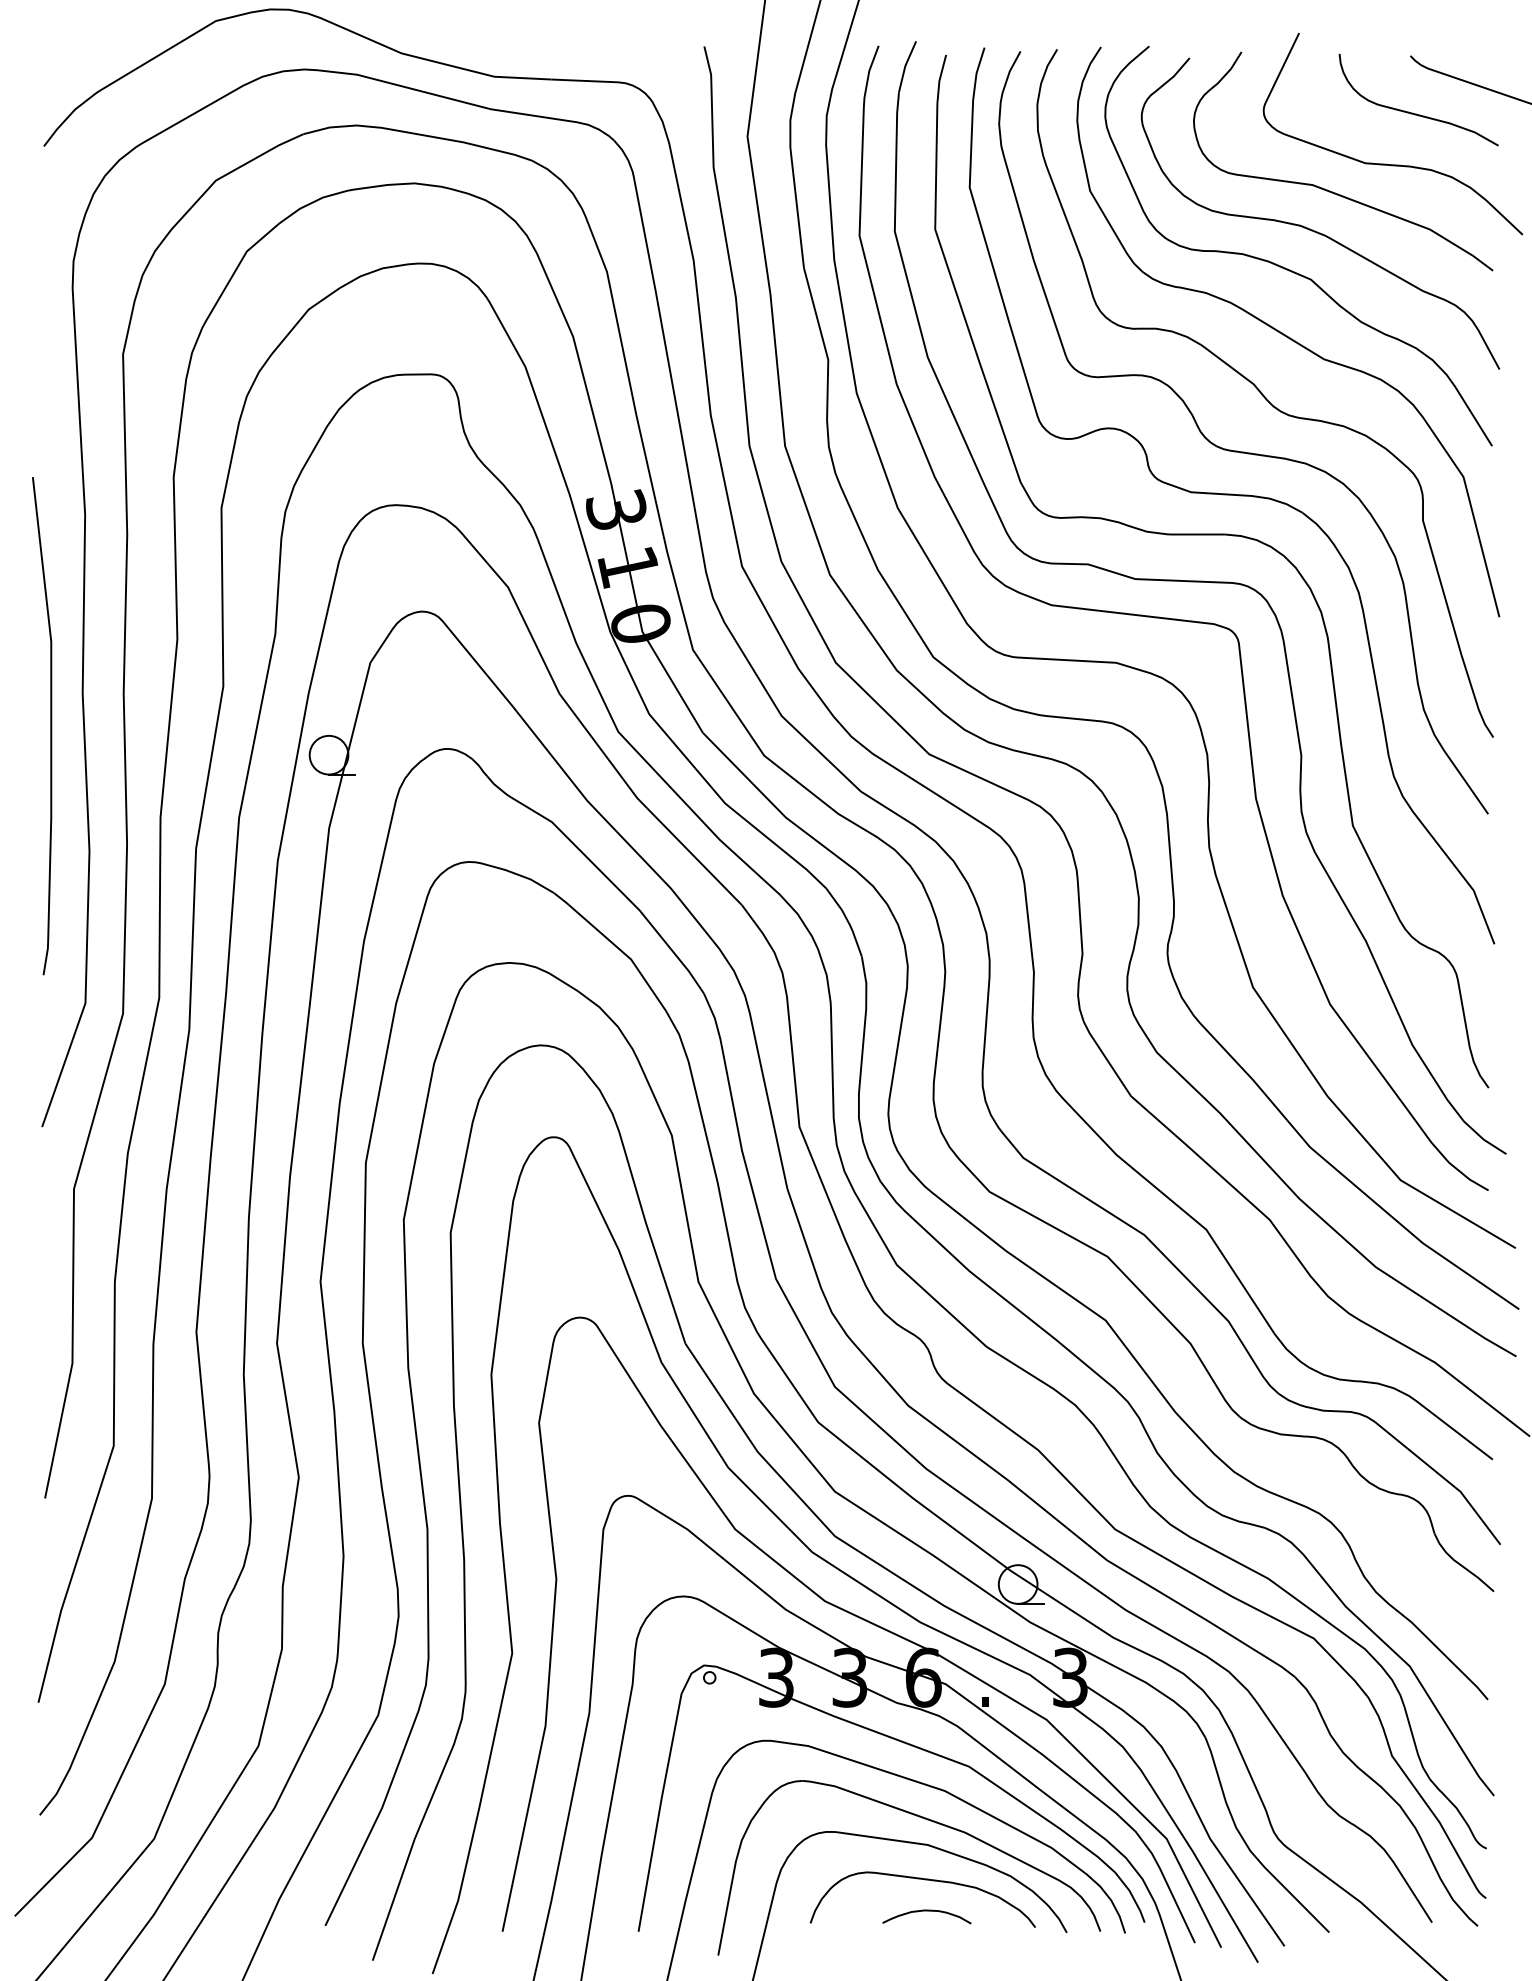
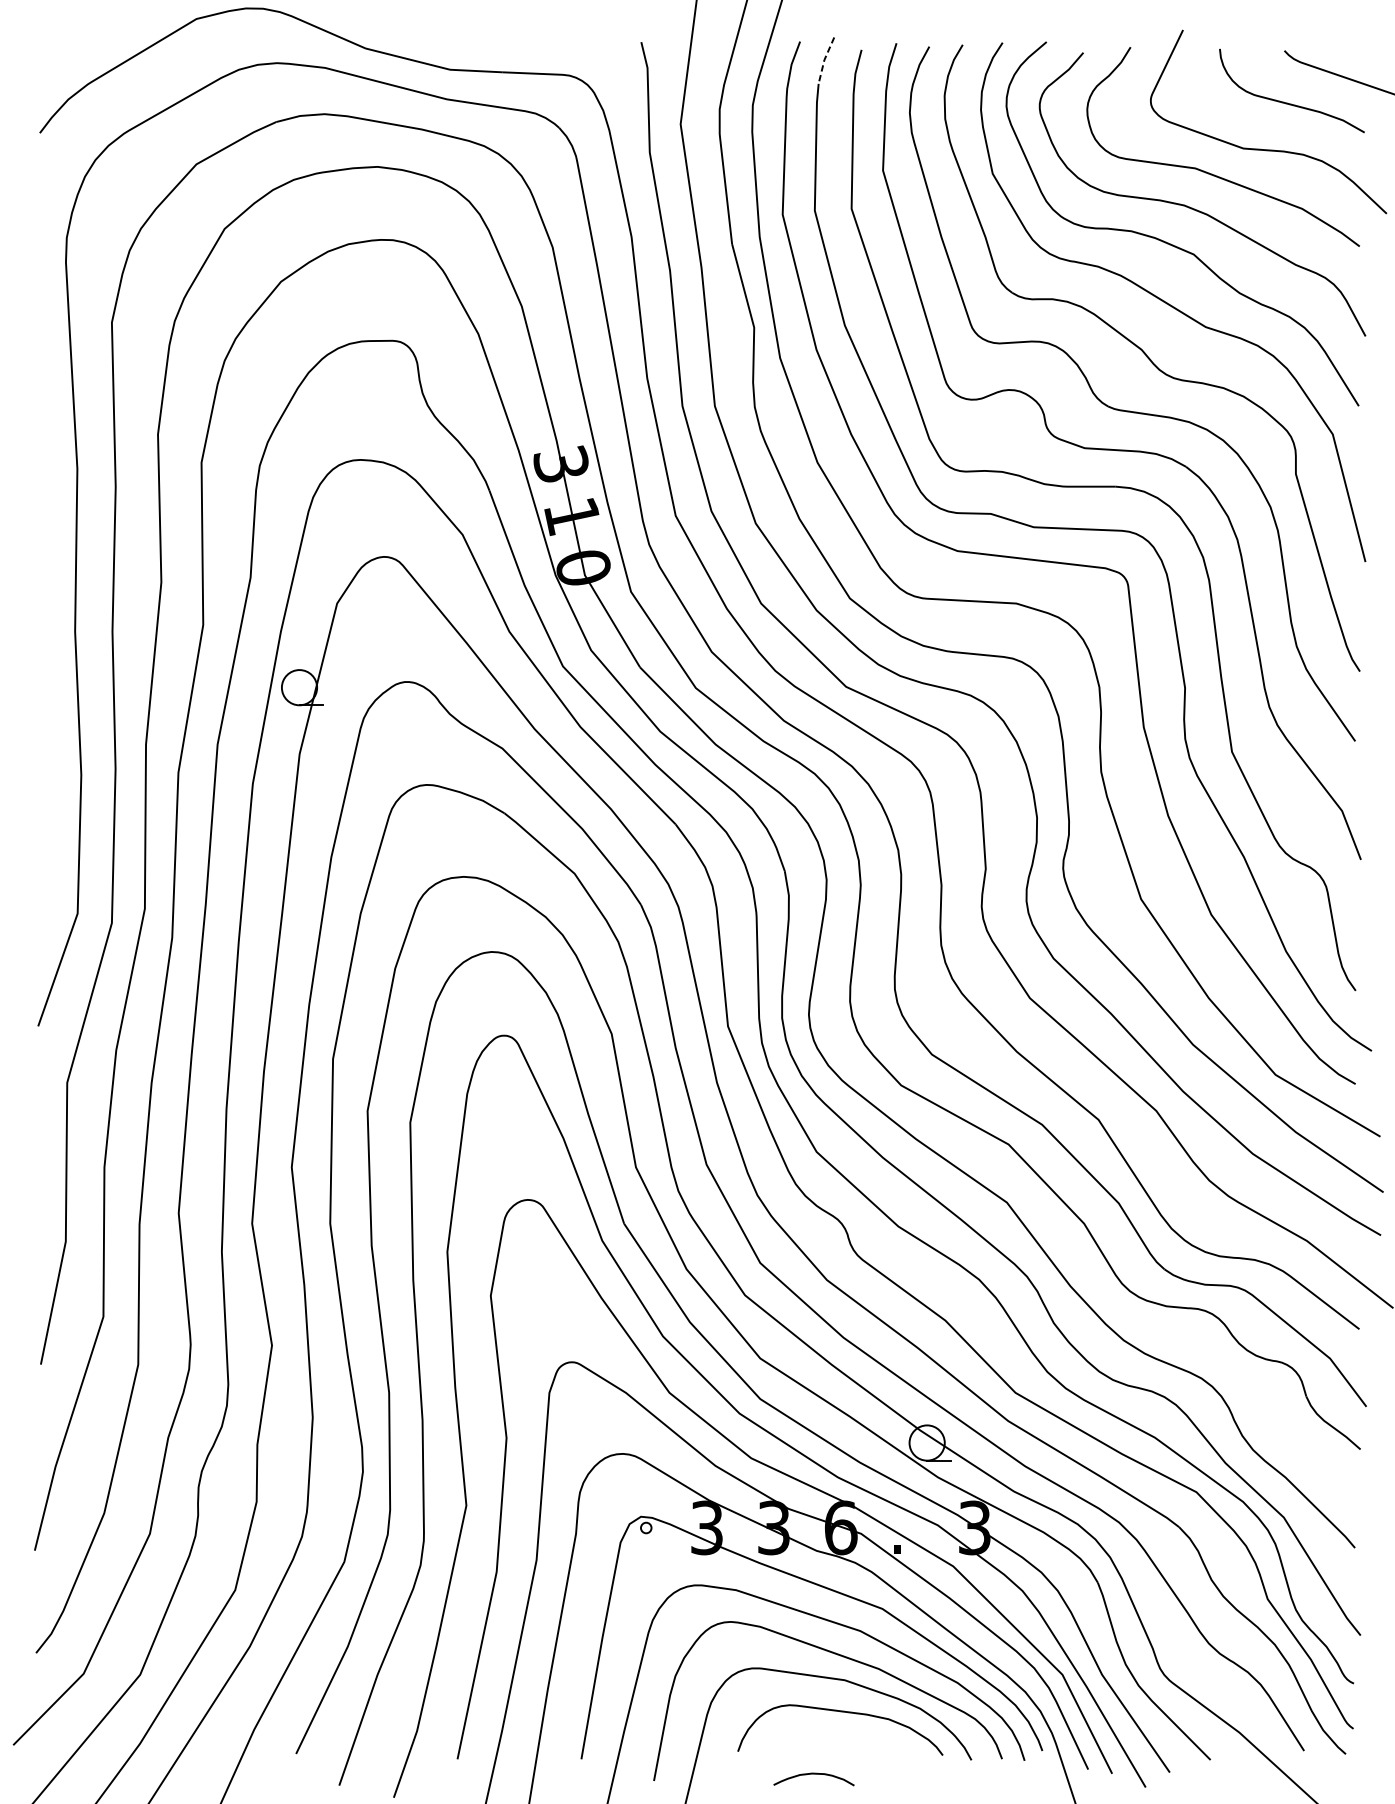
line: (905, 66) -> (824, 60), solid -> dashed
curve: (50, 726) -> (45, 661), removed
curve: (926, 1911) -> (813, 1774), moved

